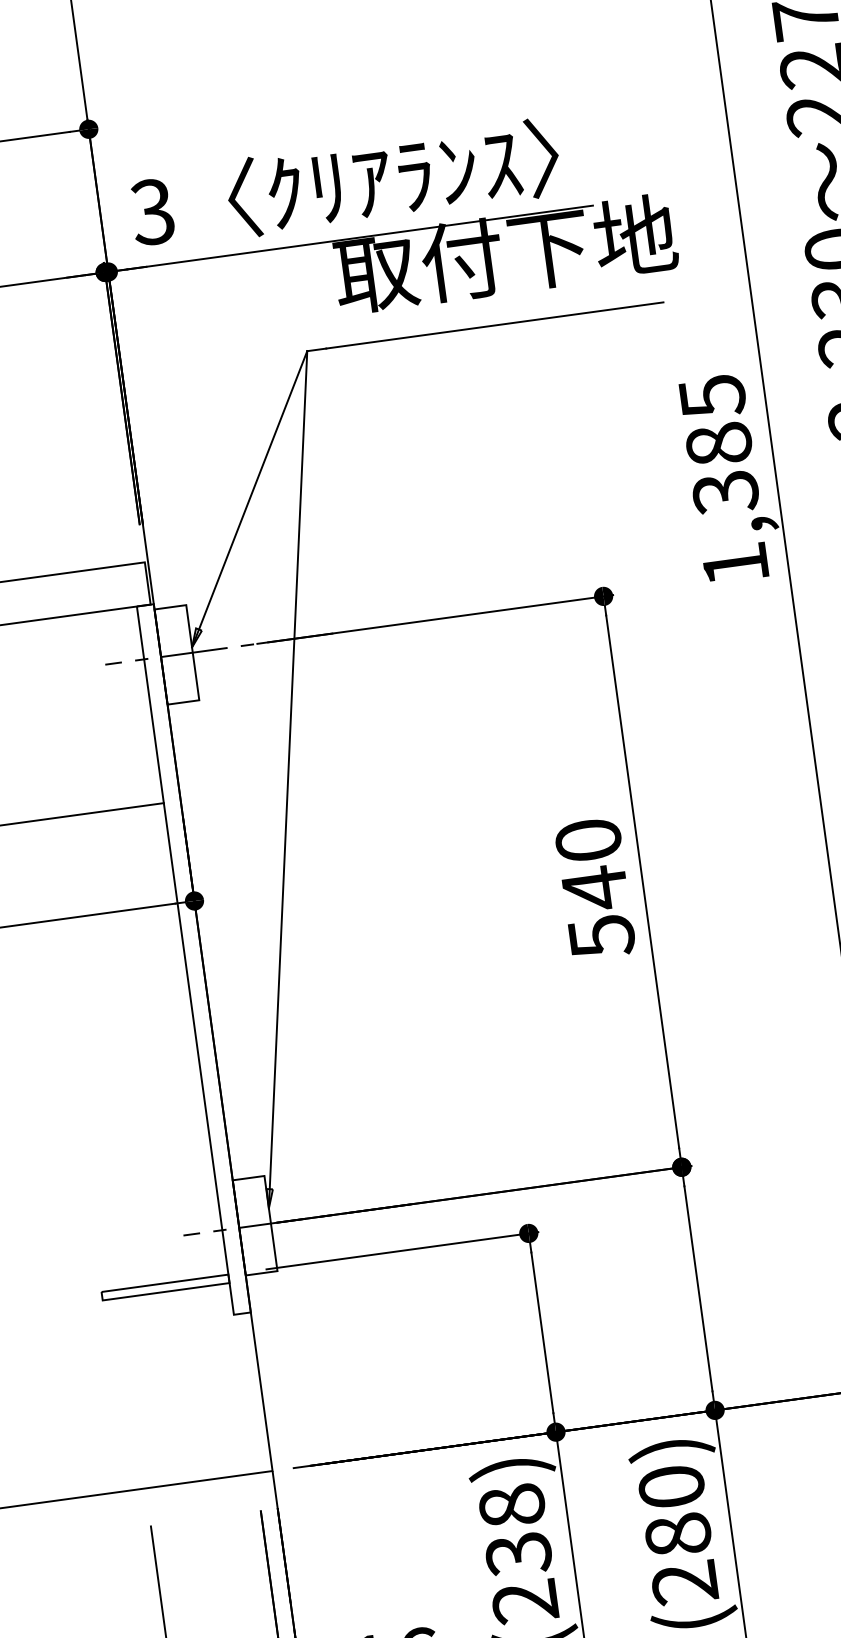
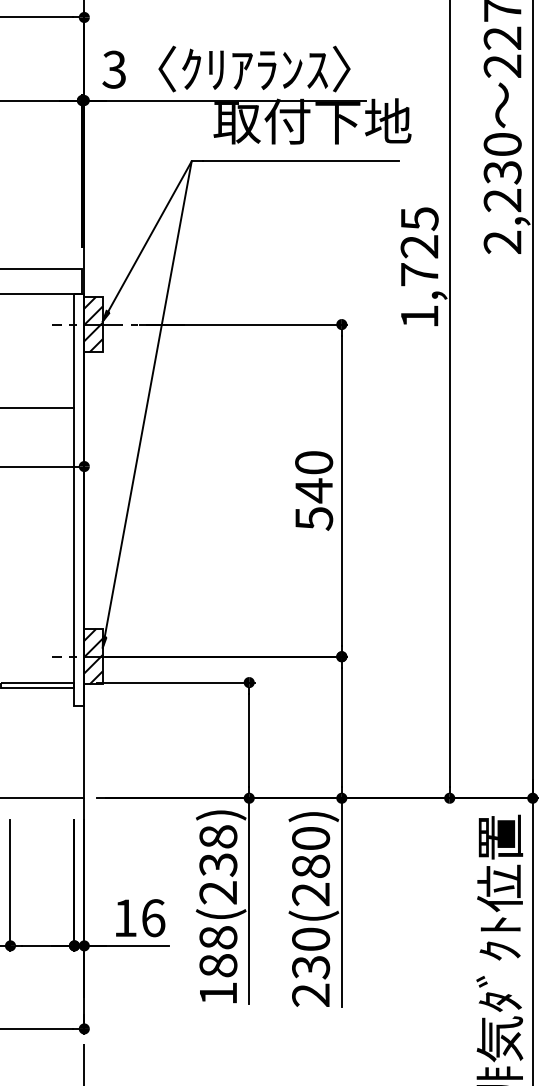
text: (722, 468) -> (419, 260), 1,385 -> 1,725
hatch: (176, 654) -> (93, 324), added
hatch: (255, 1225) -> (93, 656), added

